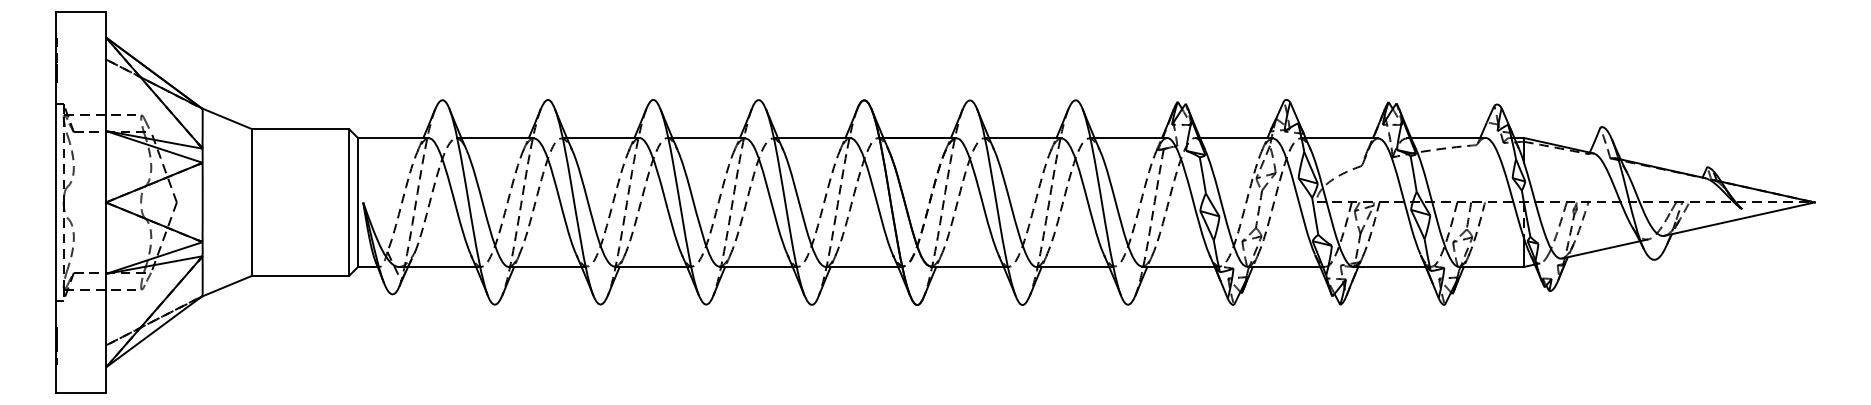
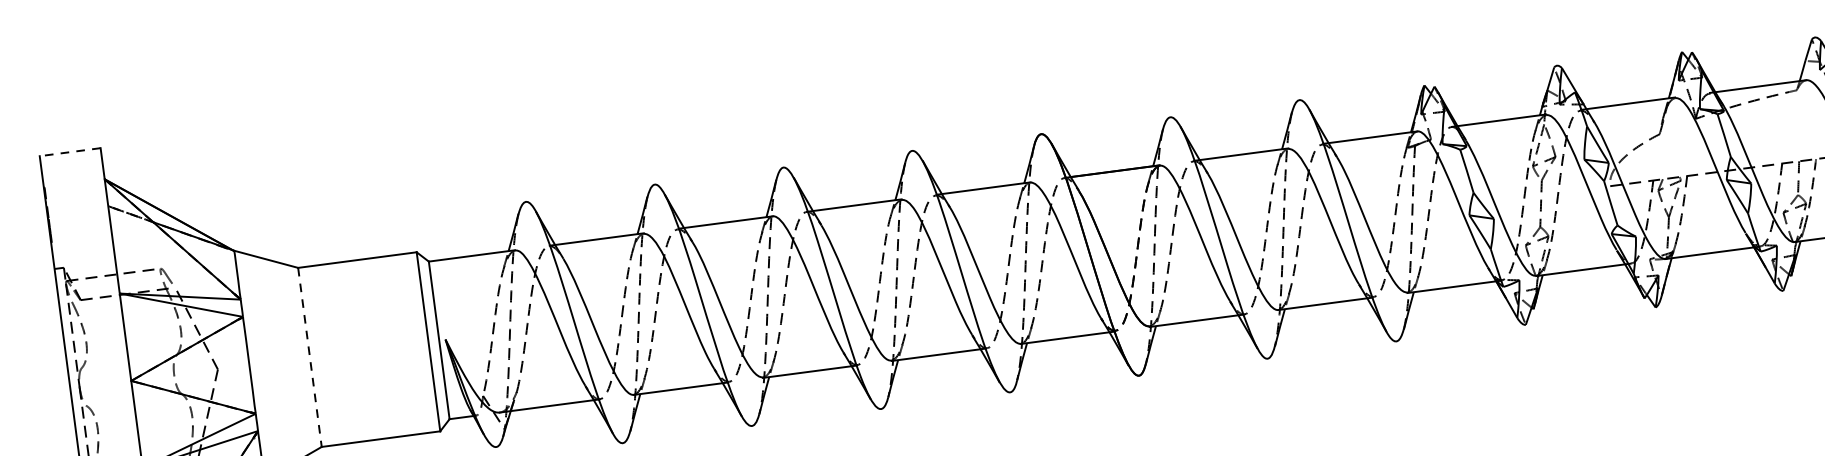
line: (81, 11) -> (70, 151), solid -> dashed
line: (252, 203) -> (310, 358), solid -> dashed

